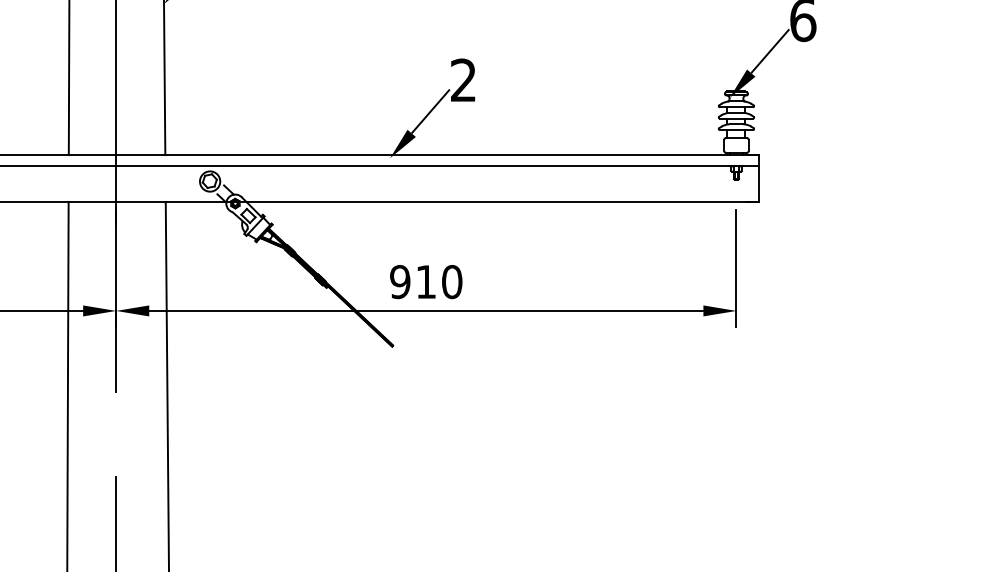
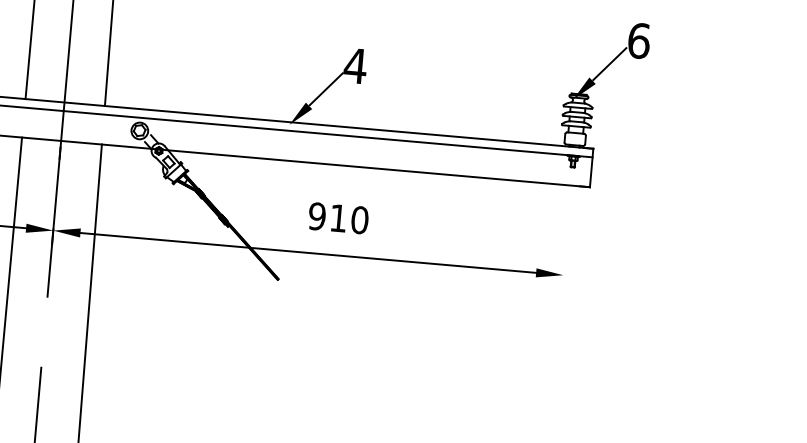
text: (463, 79) -> (355, 65), 2 -> 4
line: (736, 268) -> (566, 240), removed
text: (426, 282) -> (338, 218), moved

